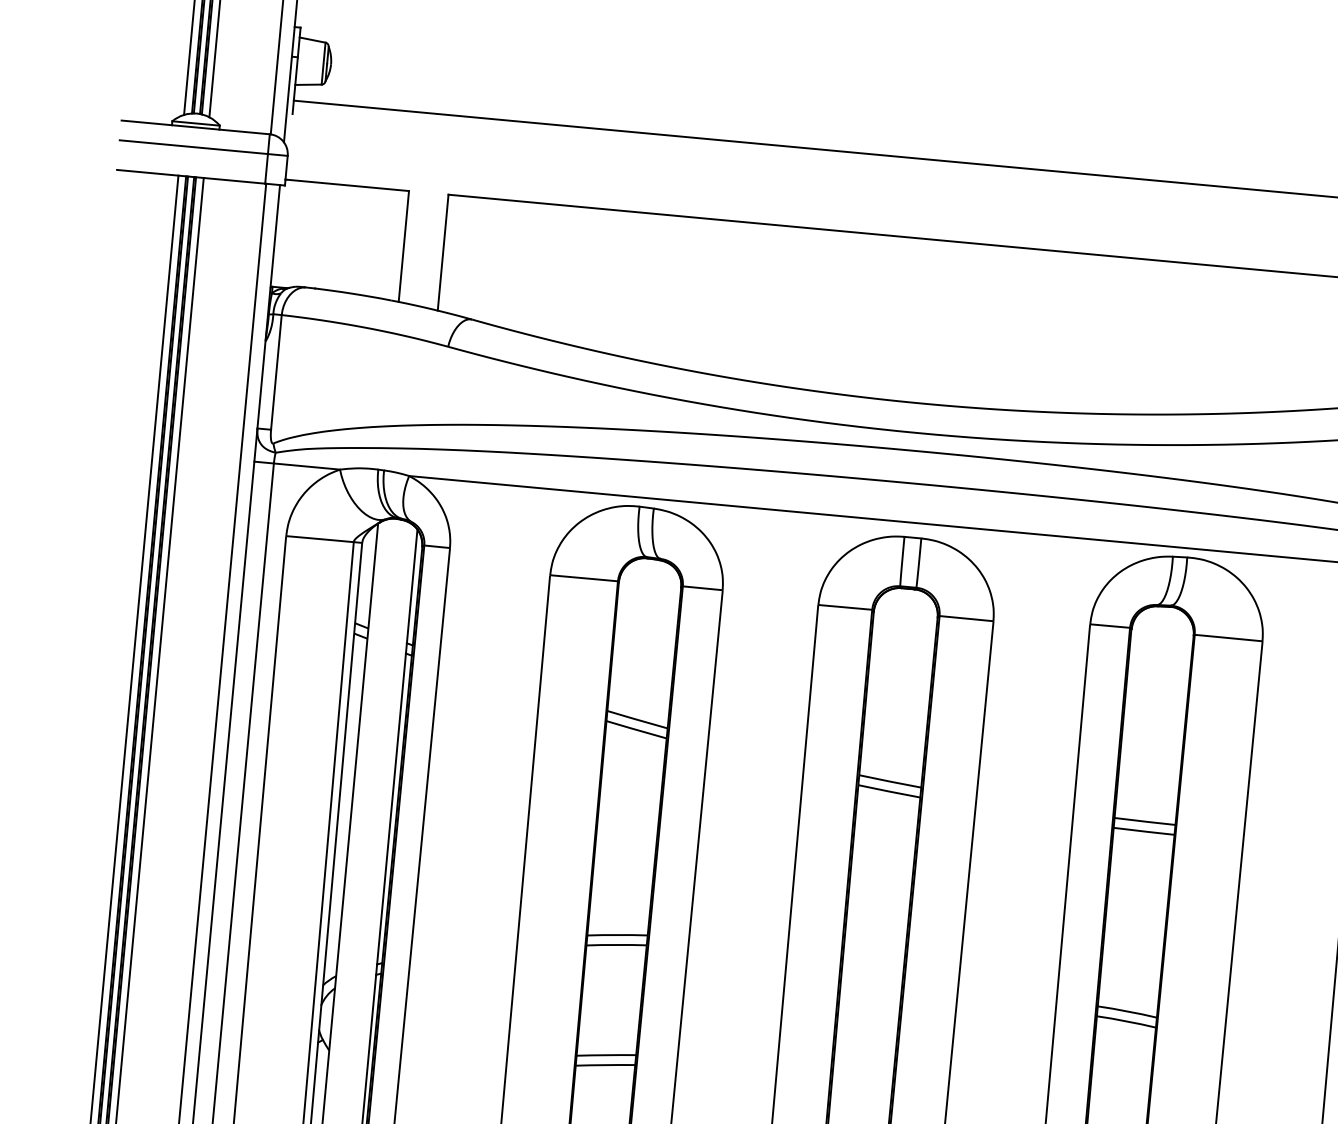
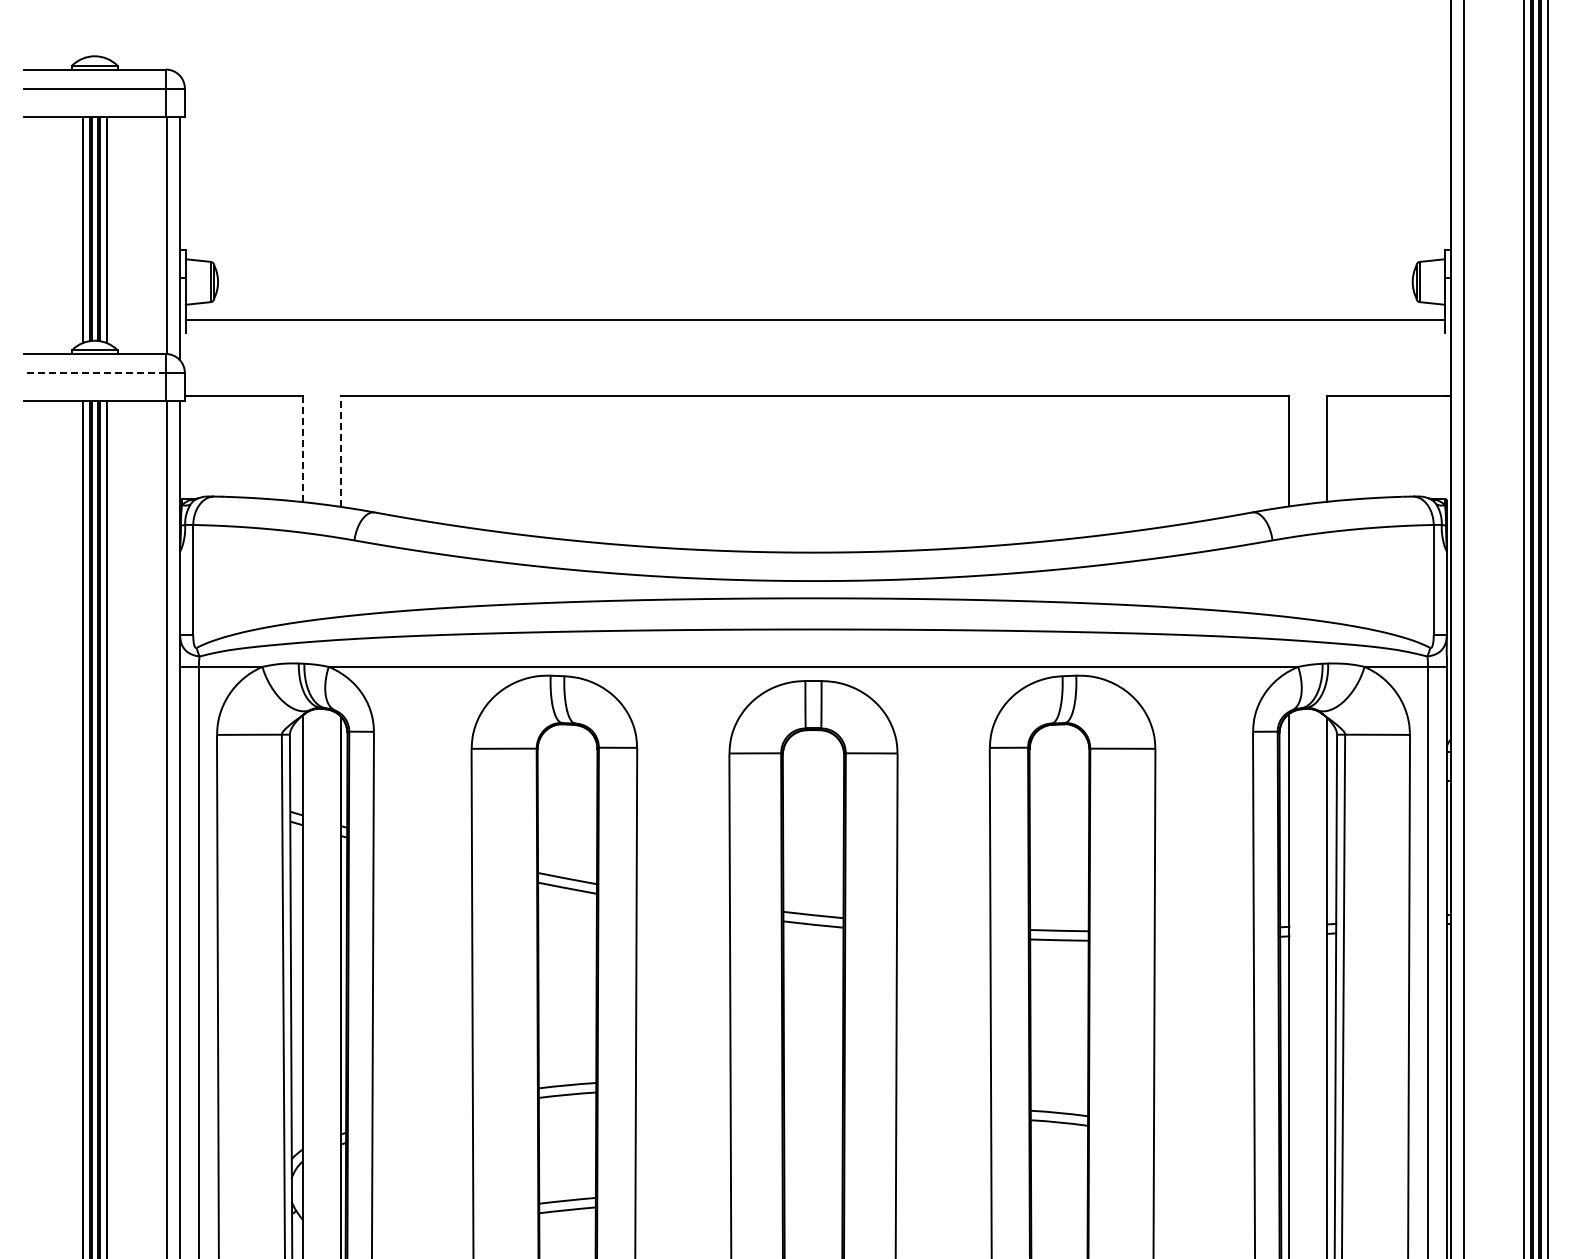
line: (193, 146) -> (94, 372), solid -> dashed
line: (403, 247) -> (303, 449), solid -> dashed
line: (443, 252) -> (341, 451), solid -> dashed

